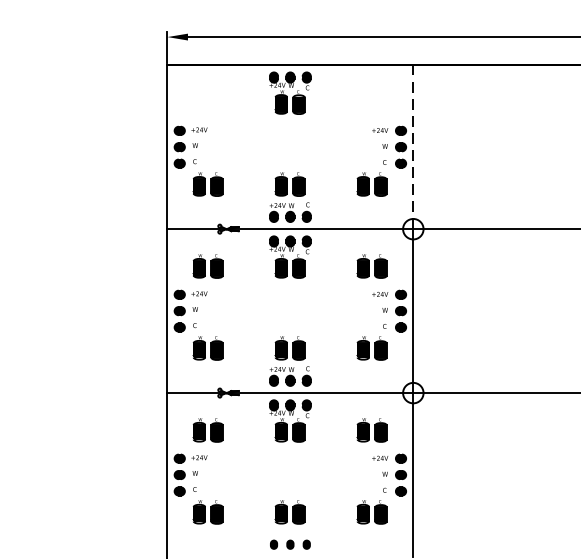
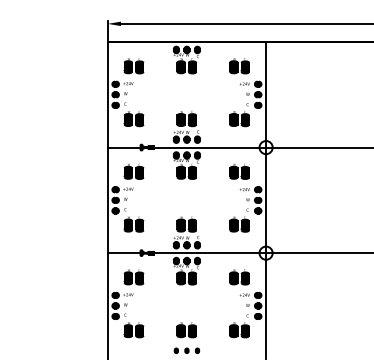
part: (207, 103) -> (133, 66), added
part: (372, 103) -> (239, 66), added
line: (413, 146) -> (266, 94), dashed -> solid

